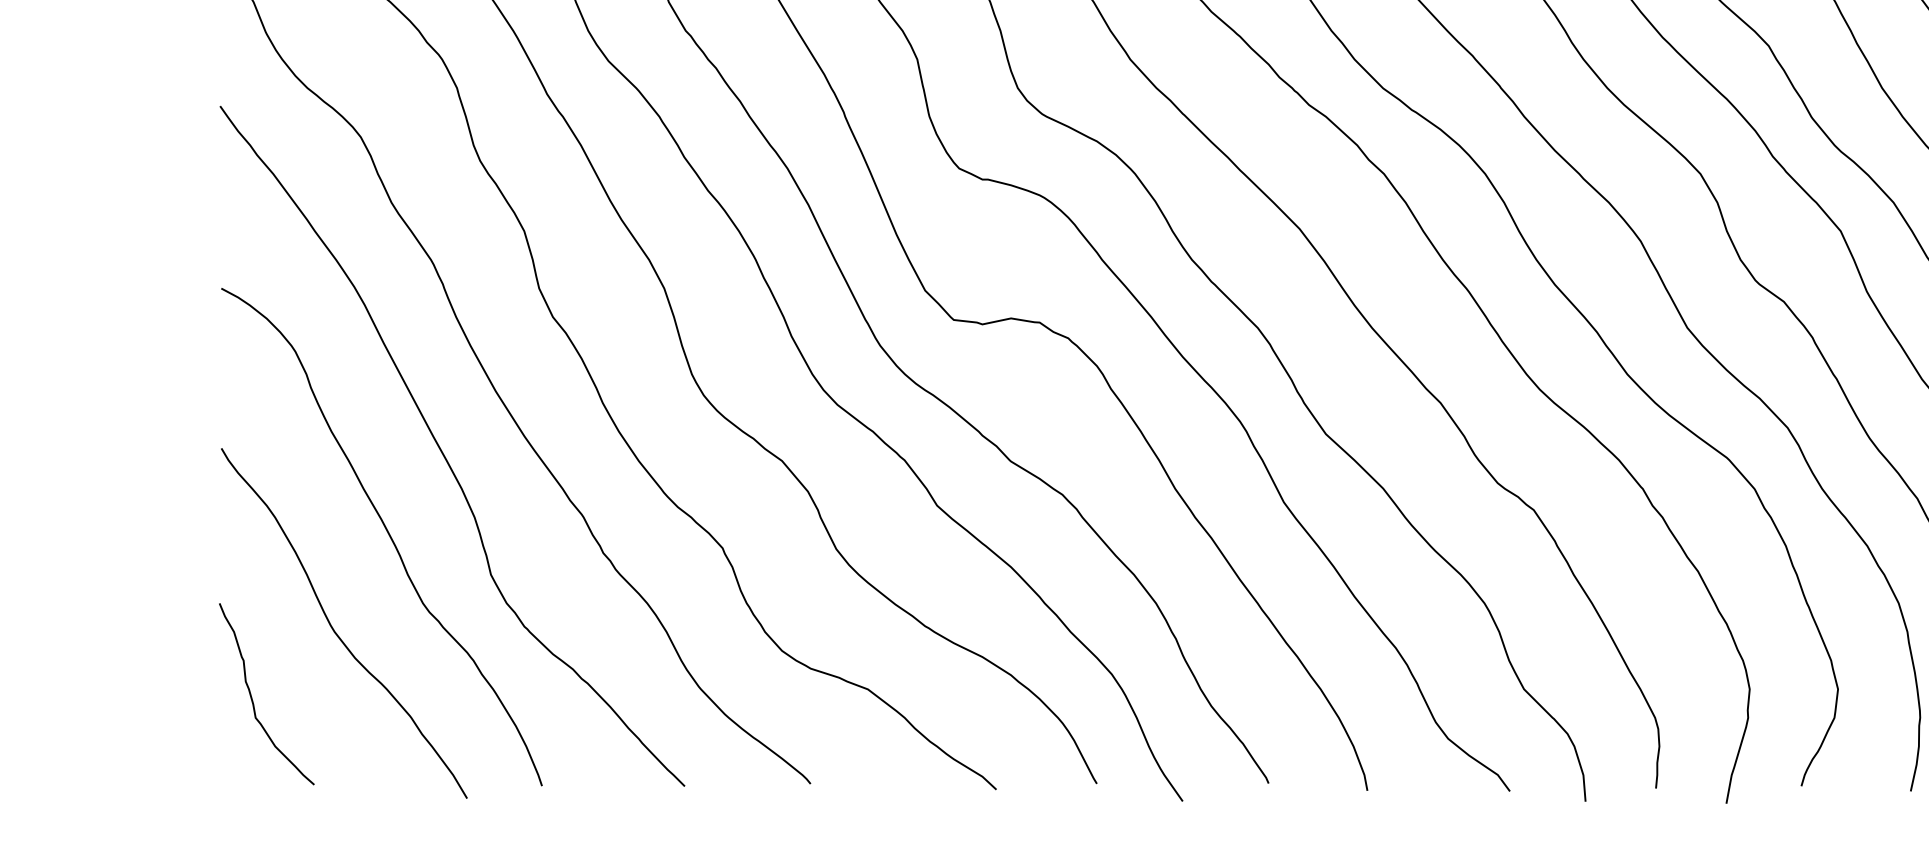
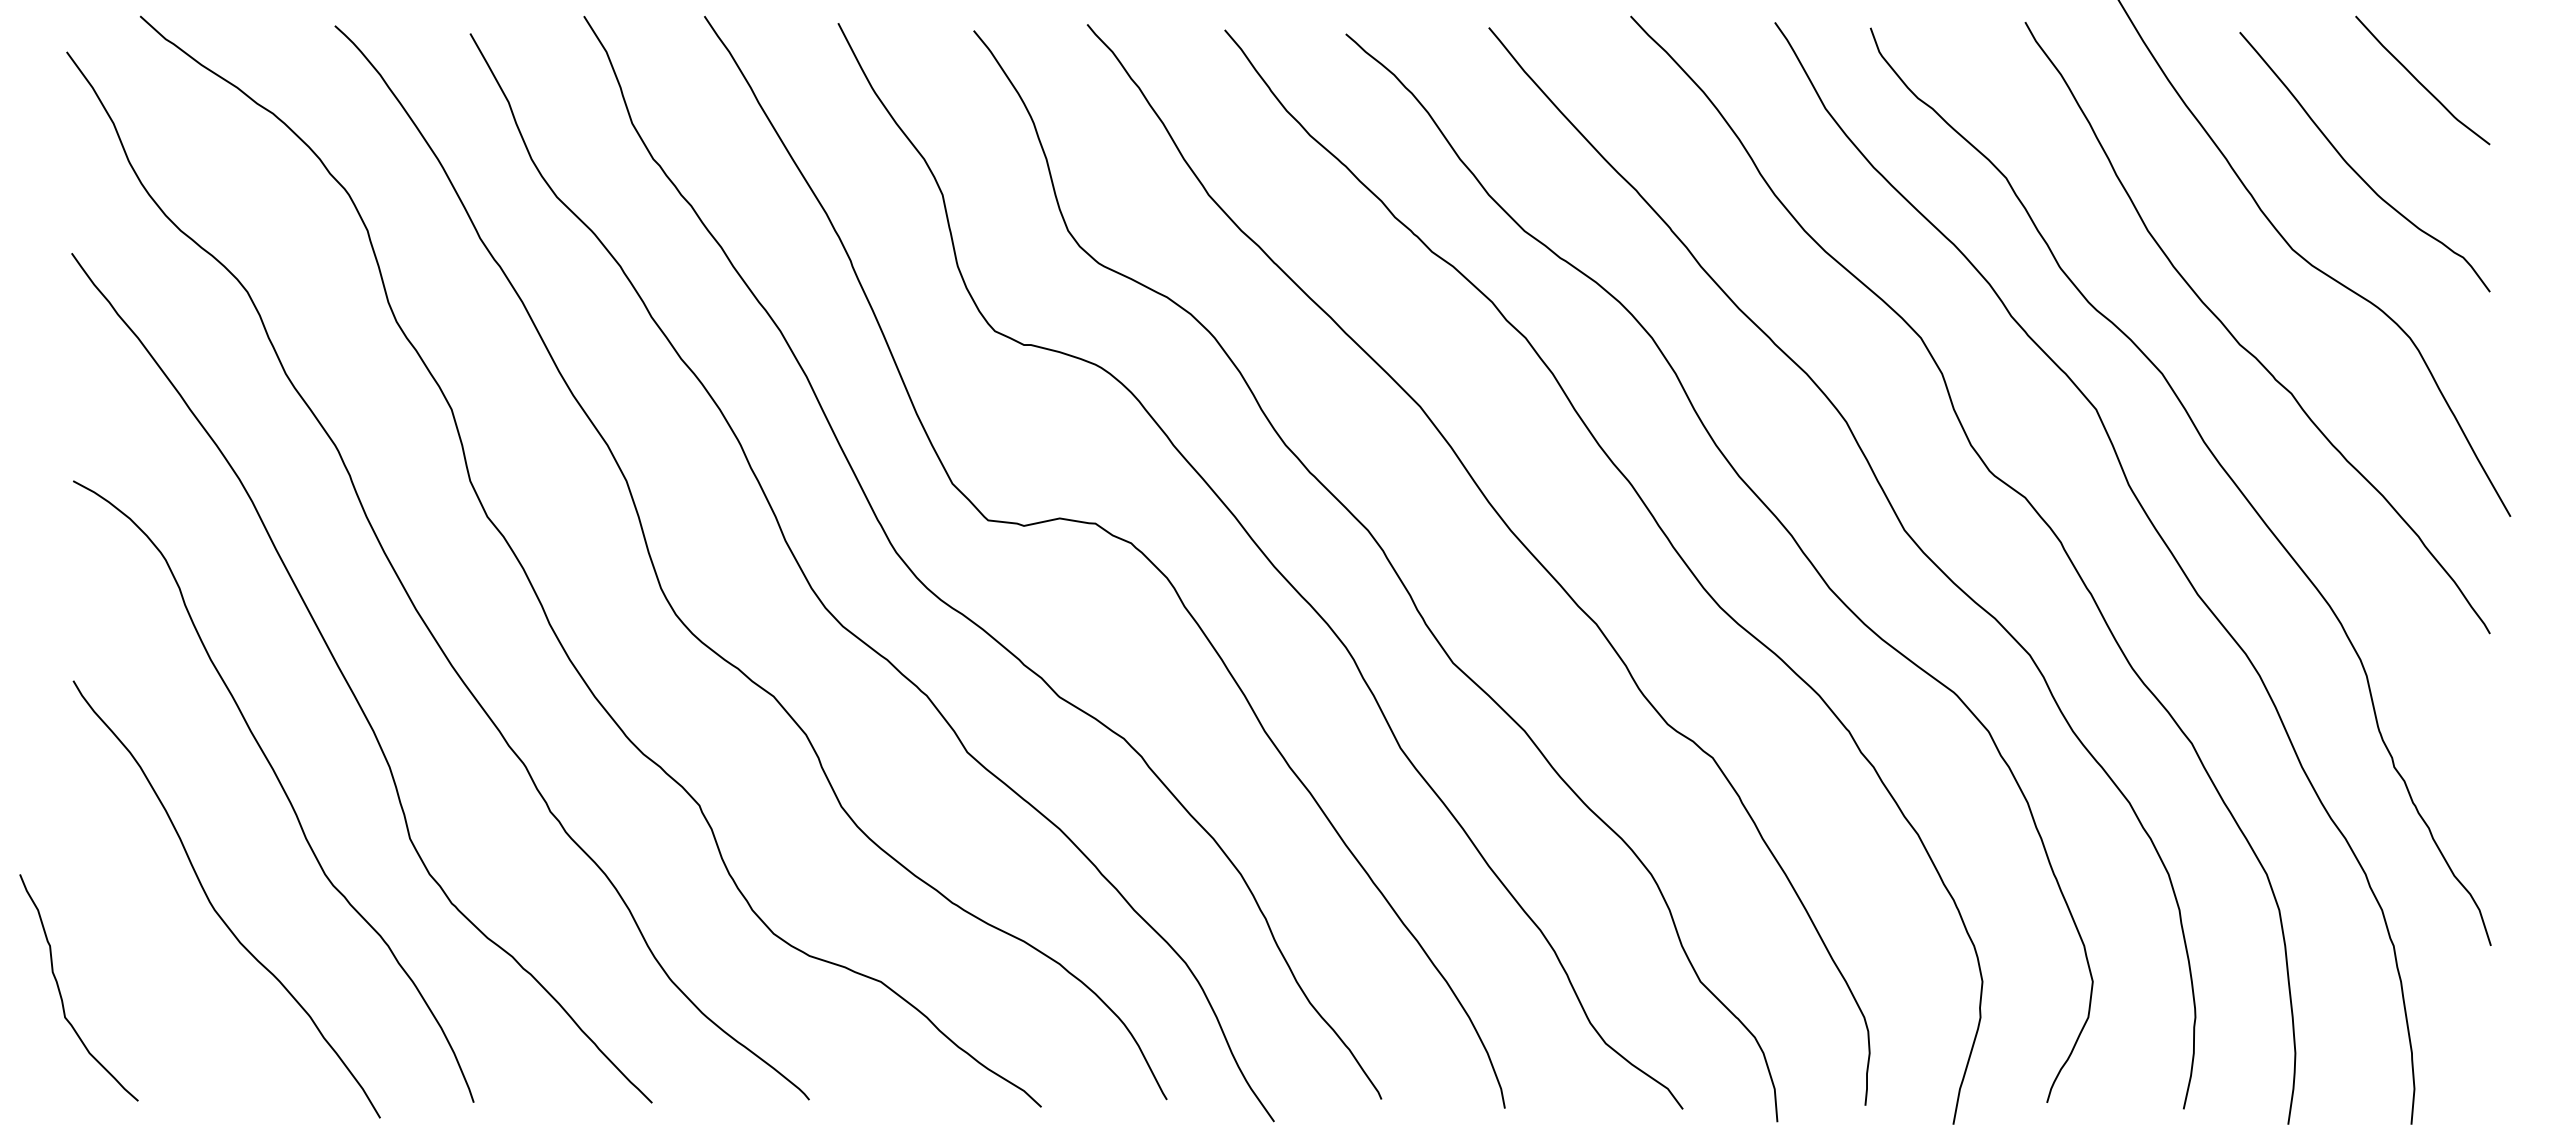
curve: (252, 696) -> (60, 990), moved

